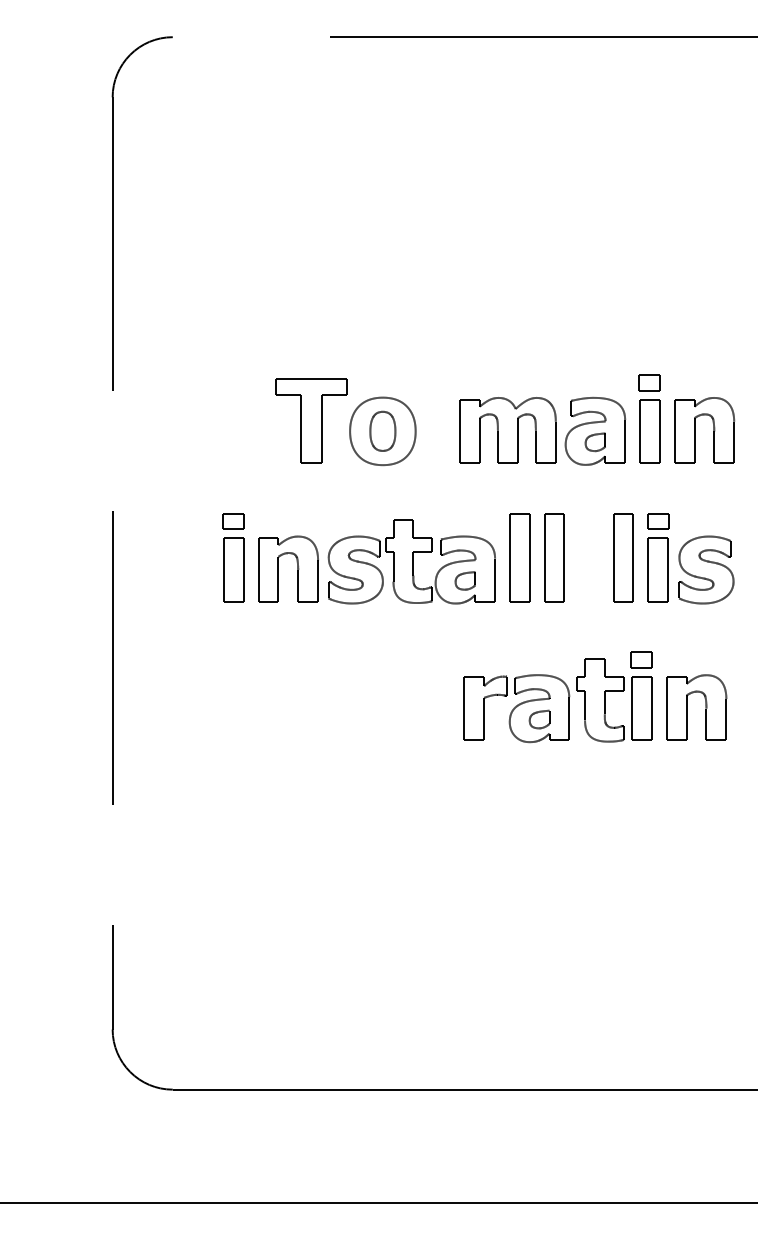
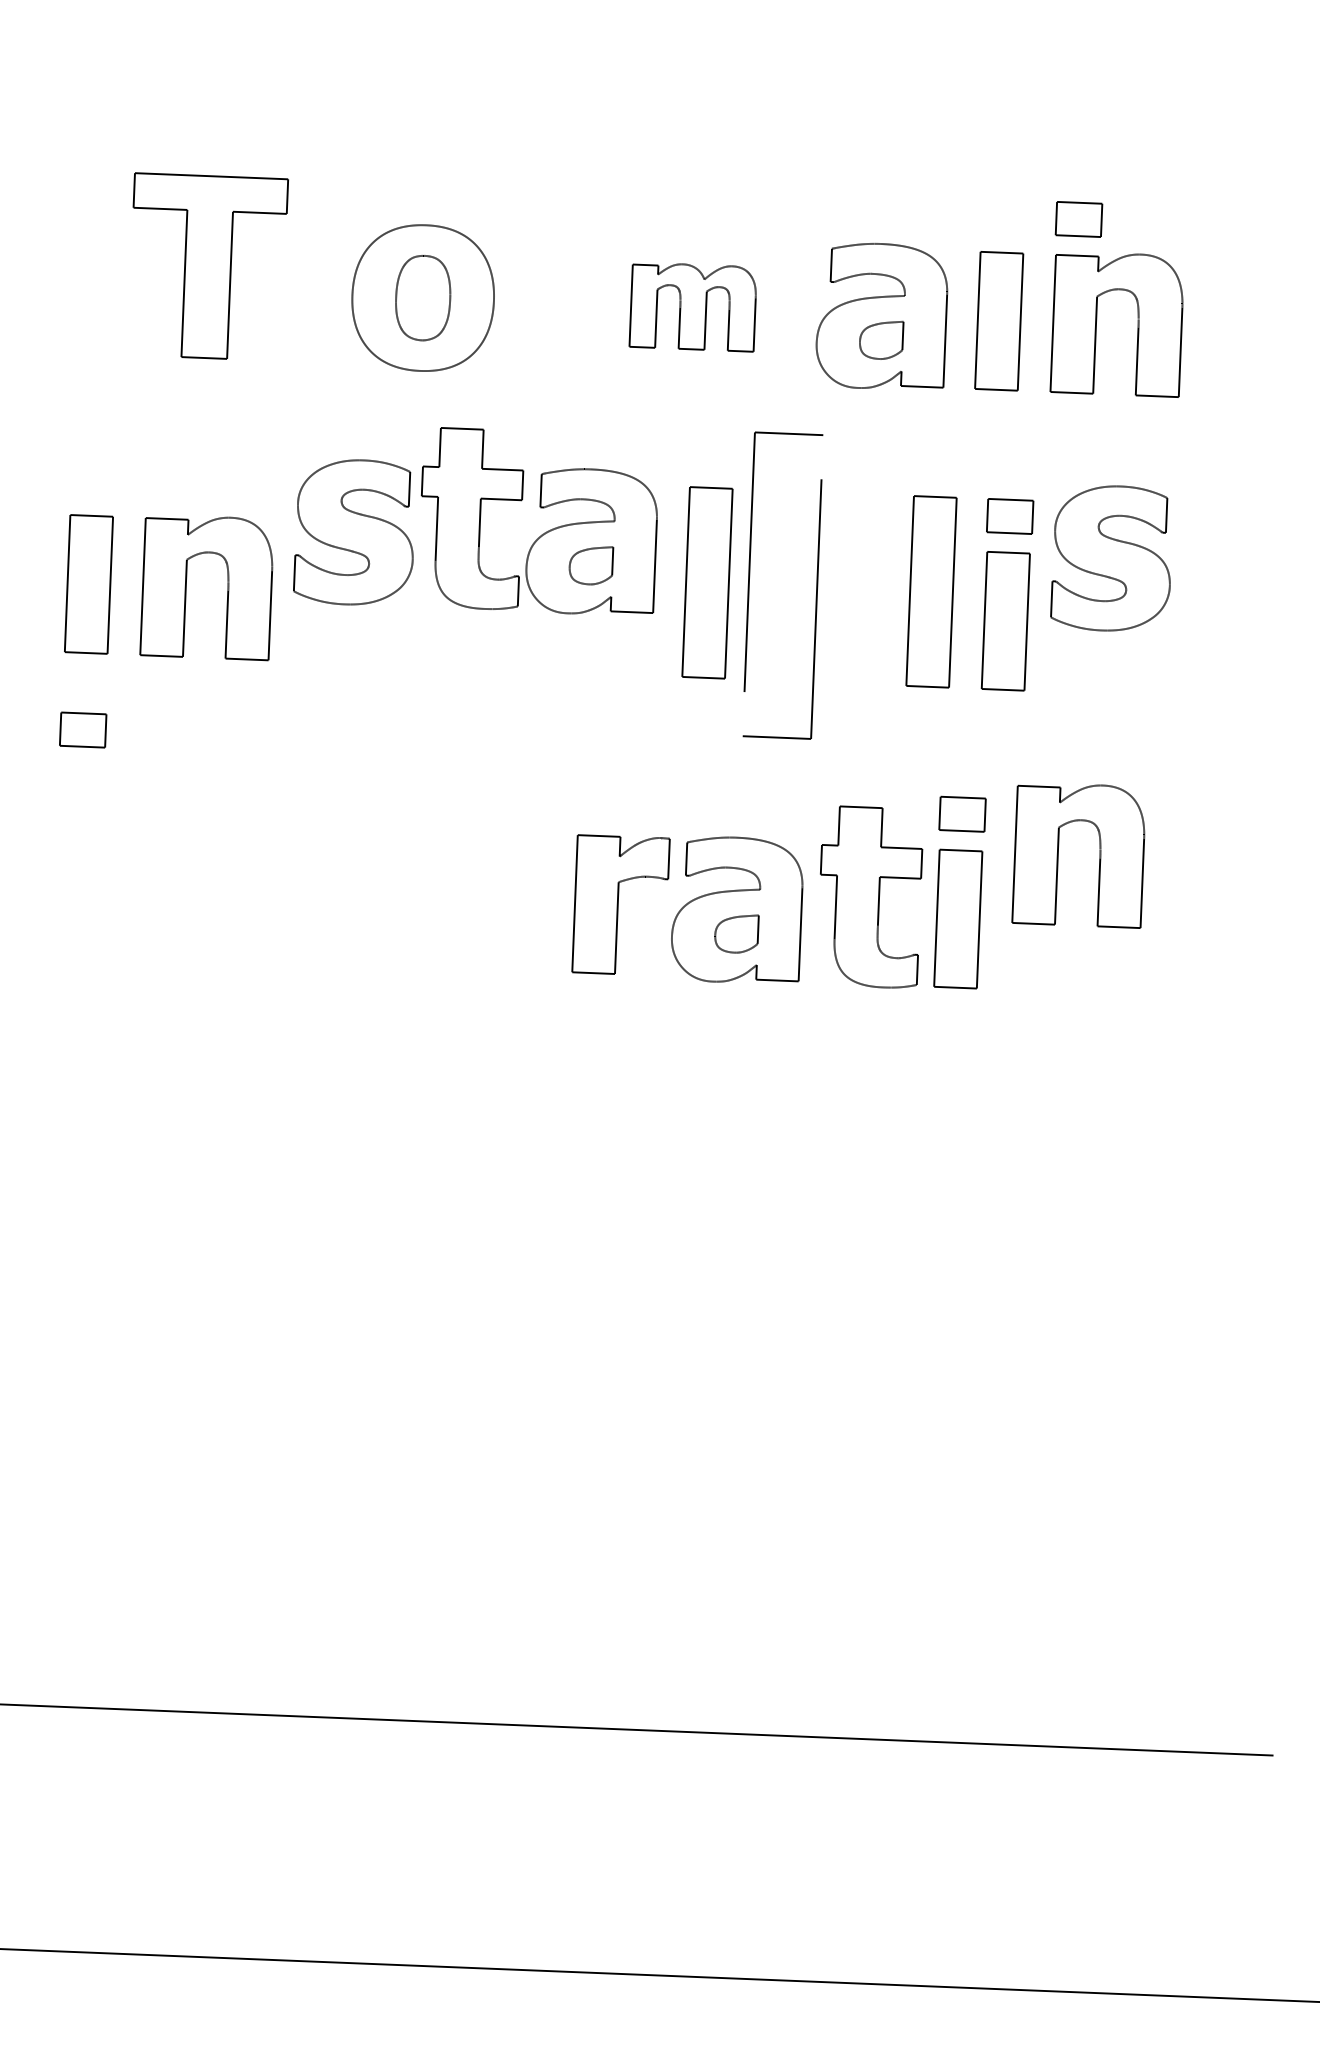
part: (649, 382) -> (1078, 218), moved
part: (311, 420) -> (207, 265), moved
part: (507, 430) -> (692, 306), size x0.6
part: (233, 521) -> (82, 730), moved
part: (554, 557) -> (782, 585), size x1.6
part: (411, 561) -> (476, 518), moved
part: (706, 569) -> (1112, 557), moved
part: (687, 707) -> (1059, 853), moved

